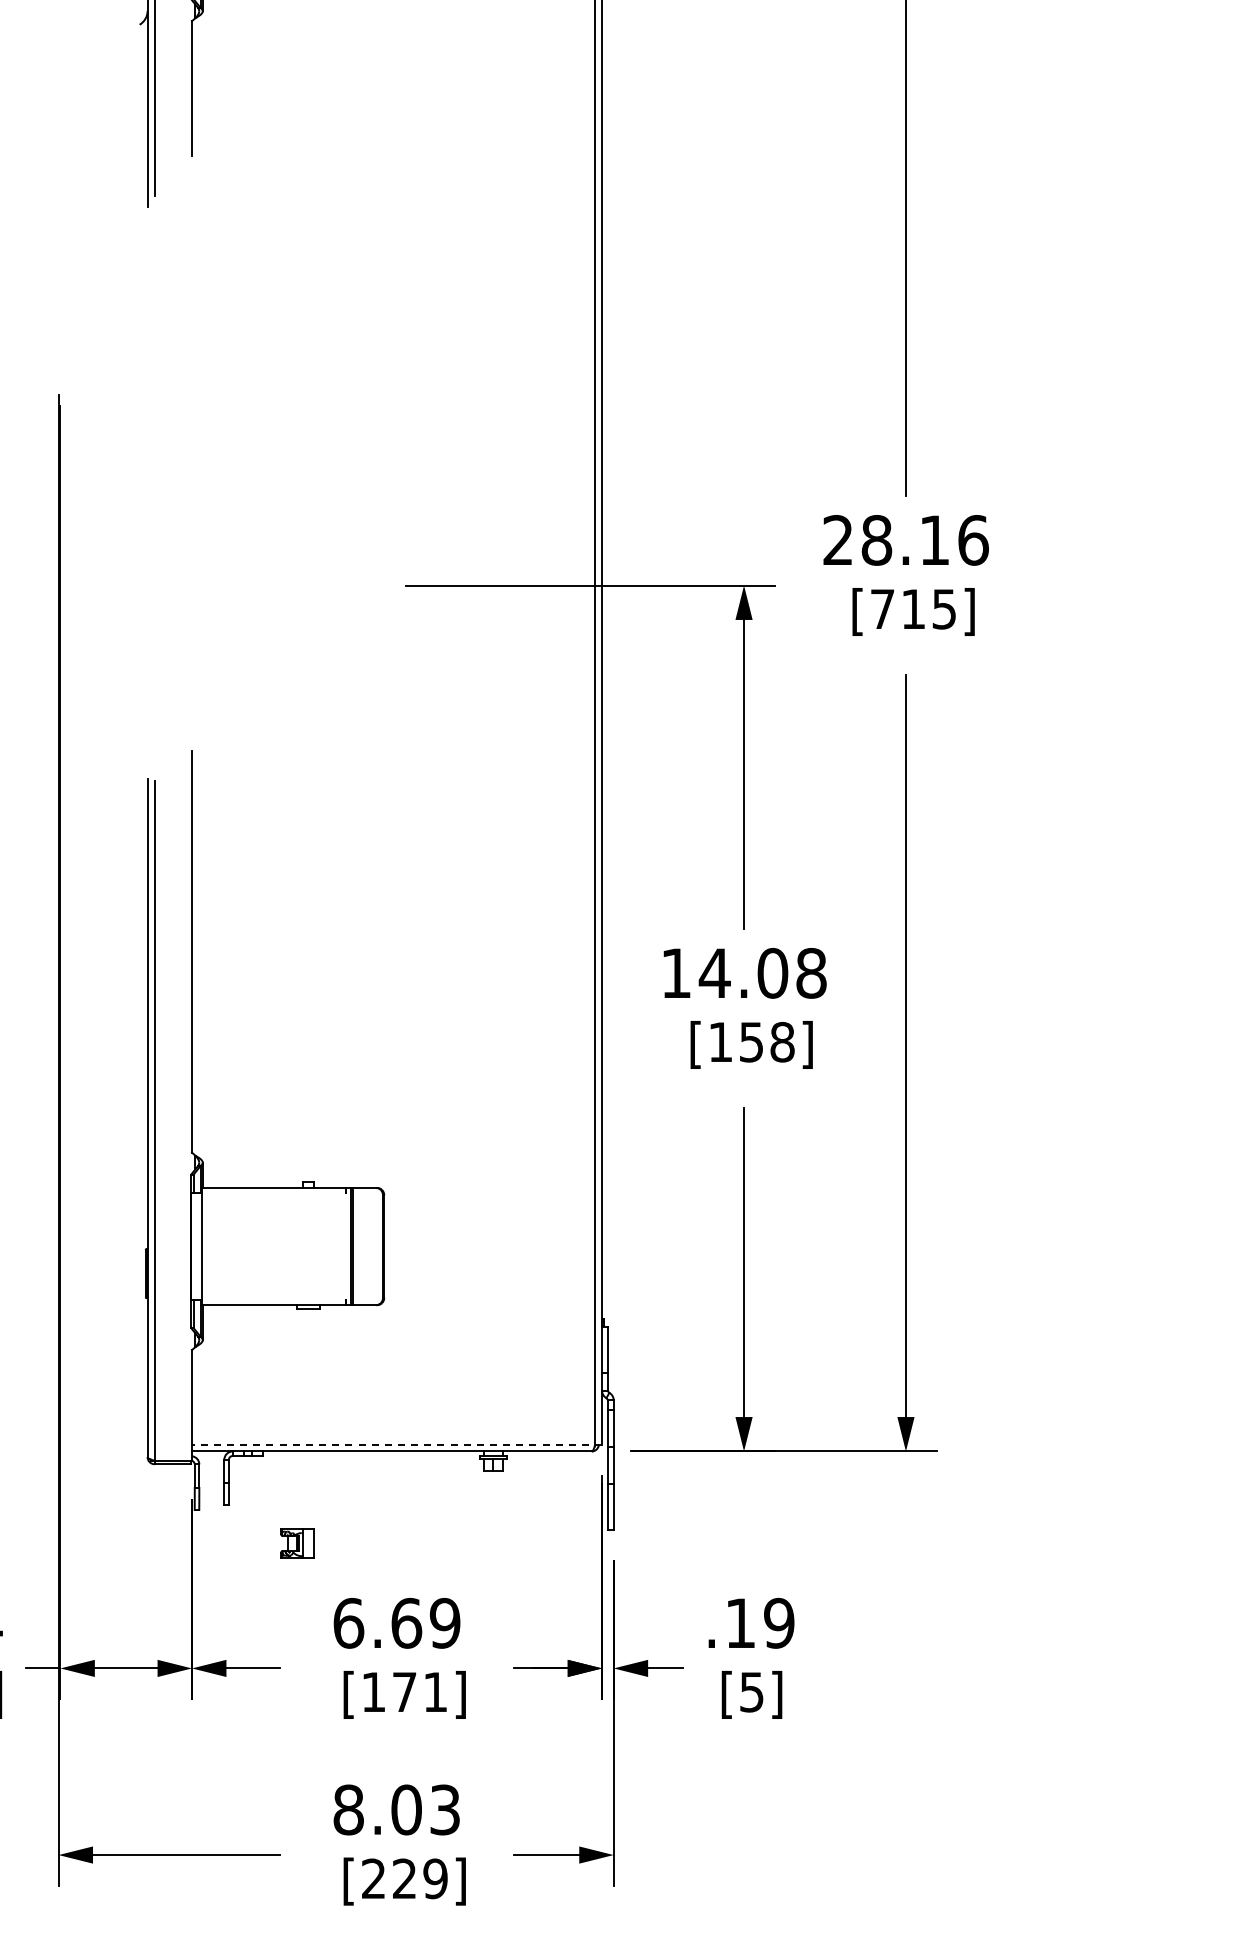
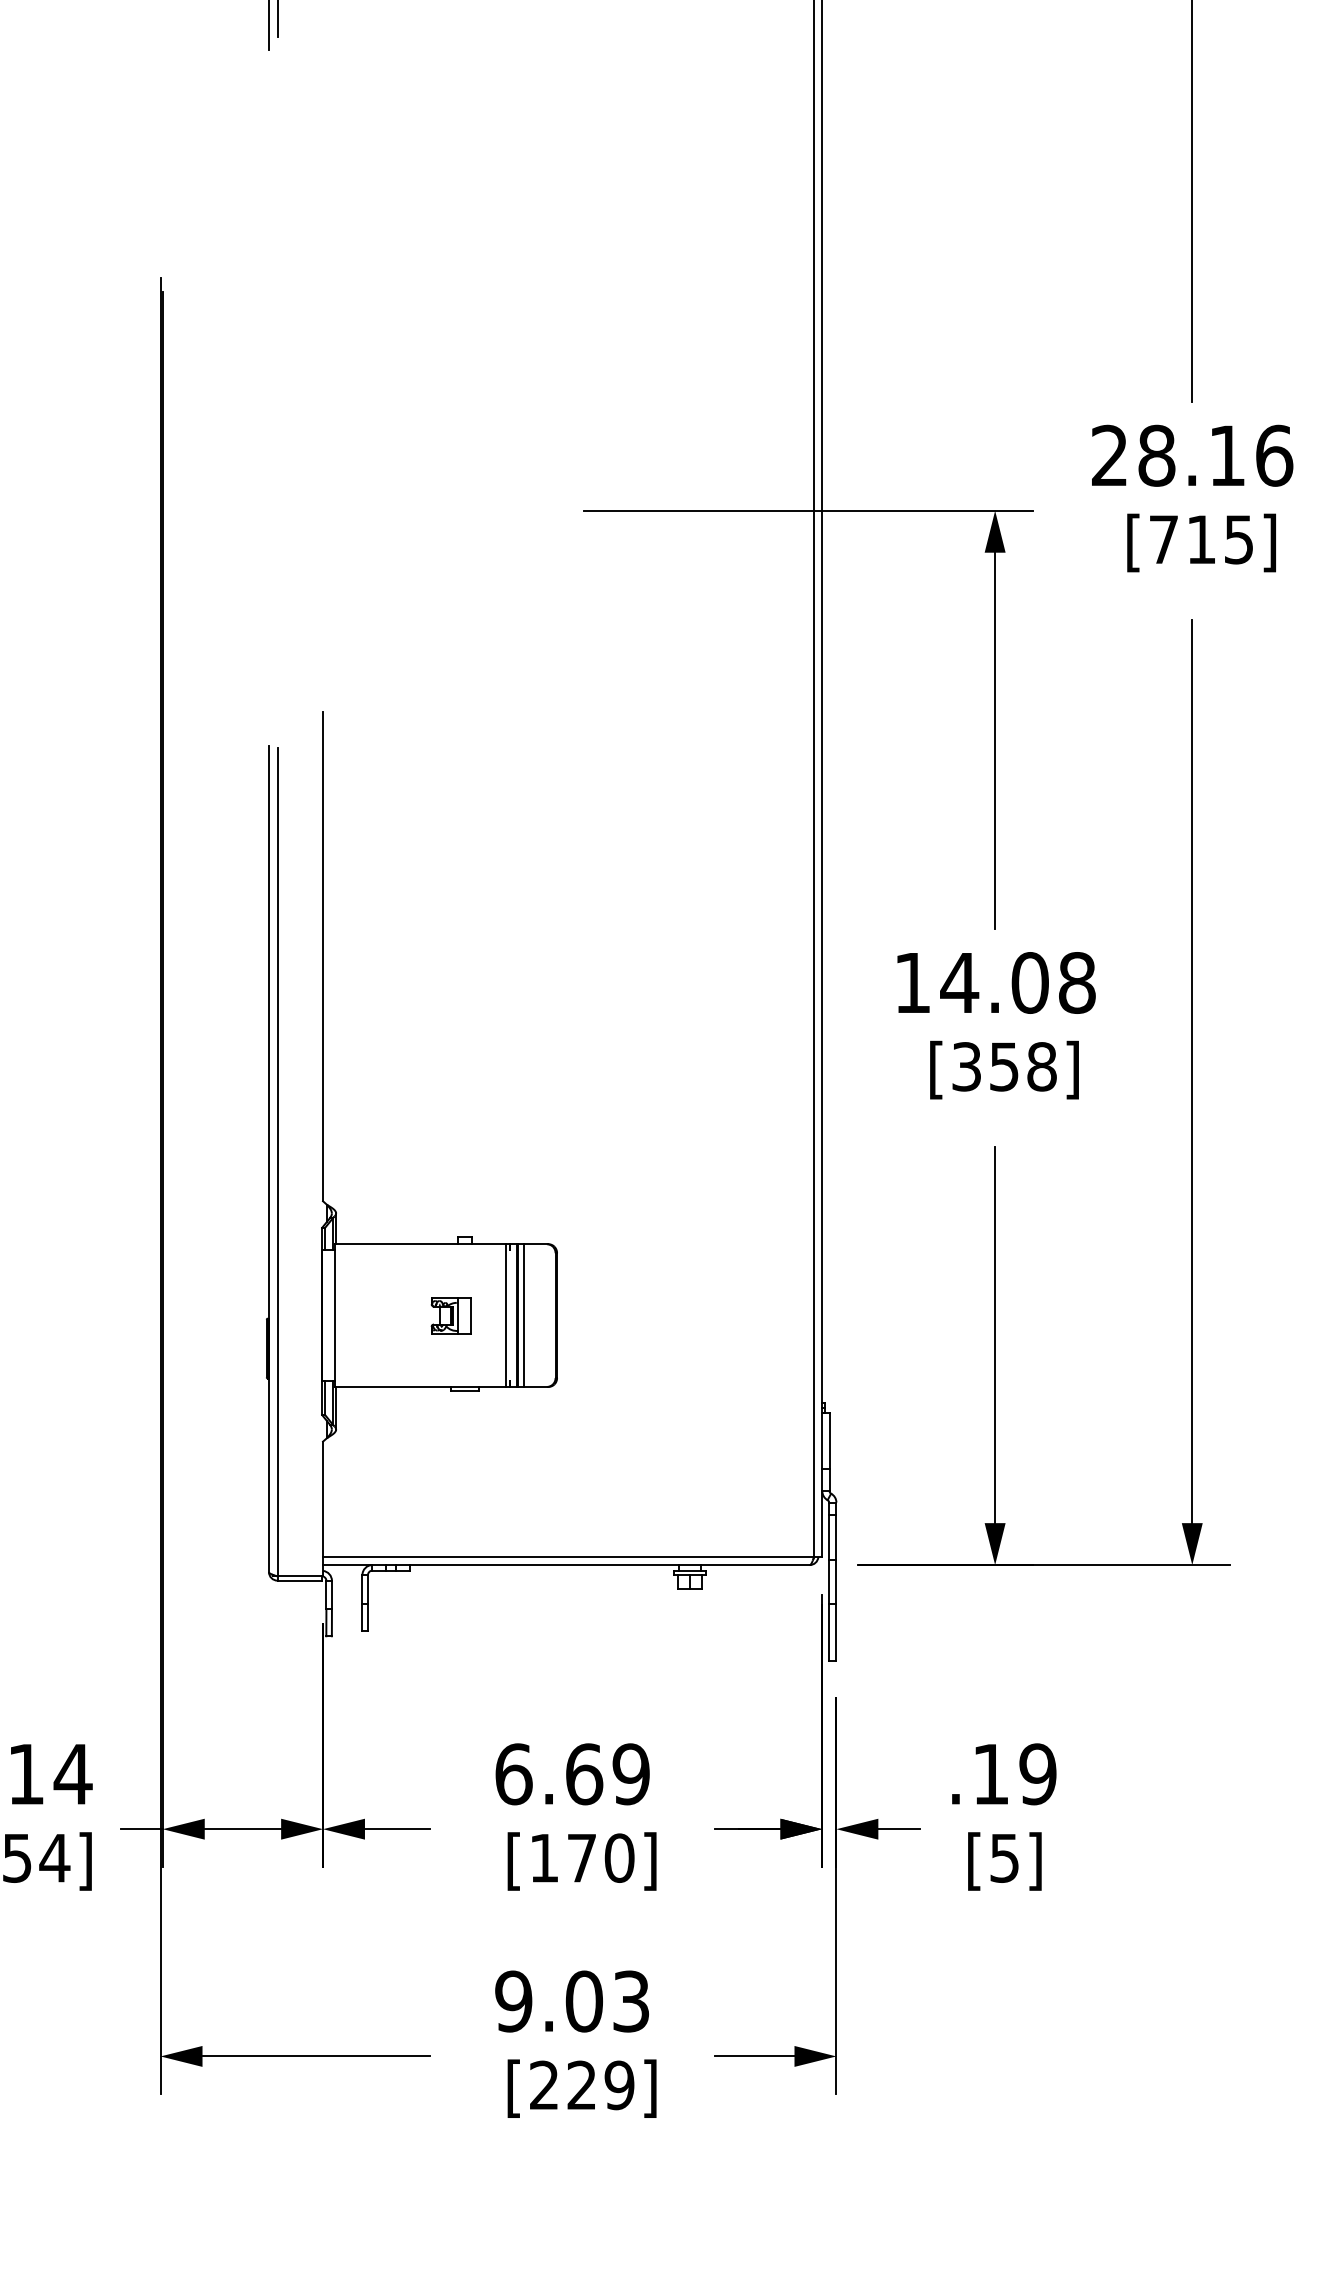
text: (720, 1041) -> (966, 1065), [158] -> [358]
line: (342, 1246) -> (506, 1315), added
line: (357, 1246) -> (524, 1315), added
line: (396, 1445) -> (572, 1557), dashed -> solid
part: (297, 1543) -> (451, 1315), moved
text: (435, 1691) -> (619, 1857), [171] -> [170]
text: (348, 1809) -> (513, 2000), 8.03 -> 9.03

